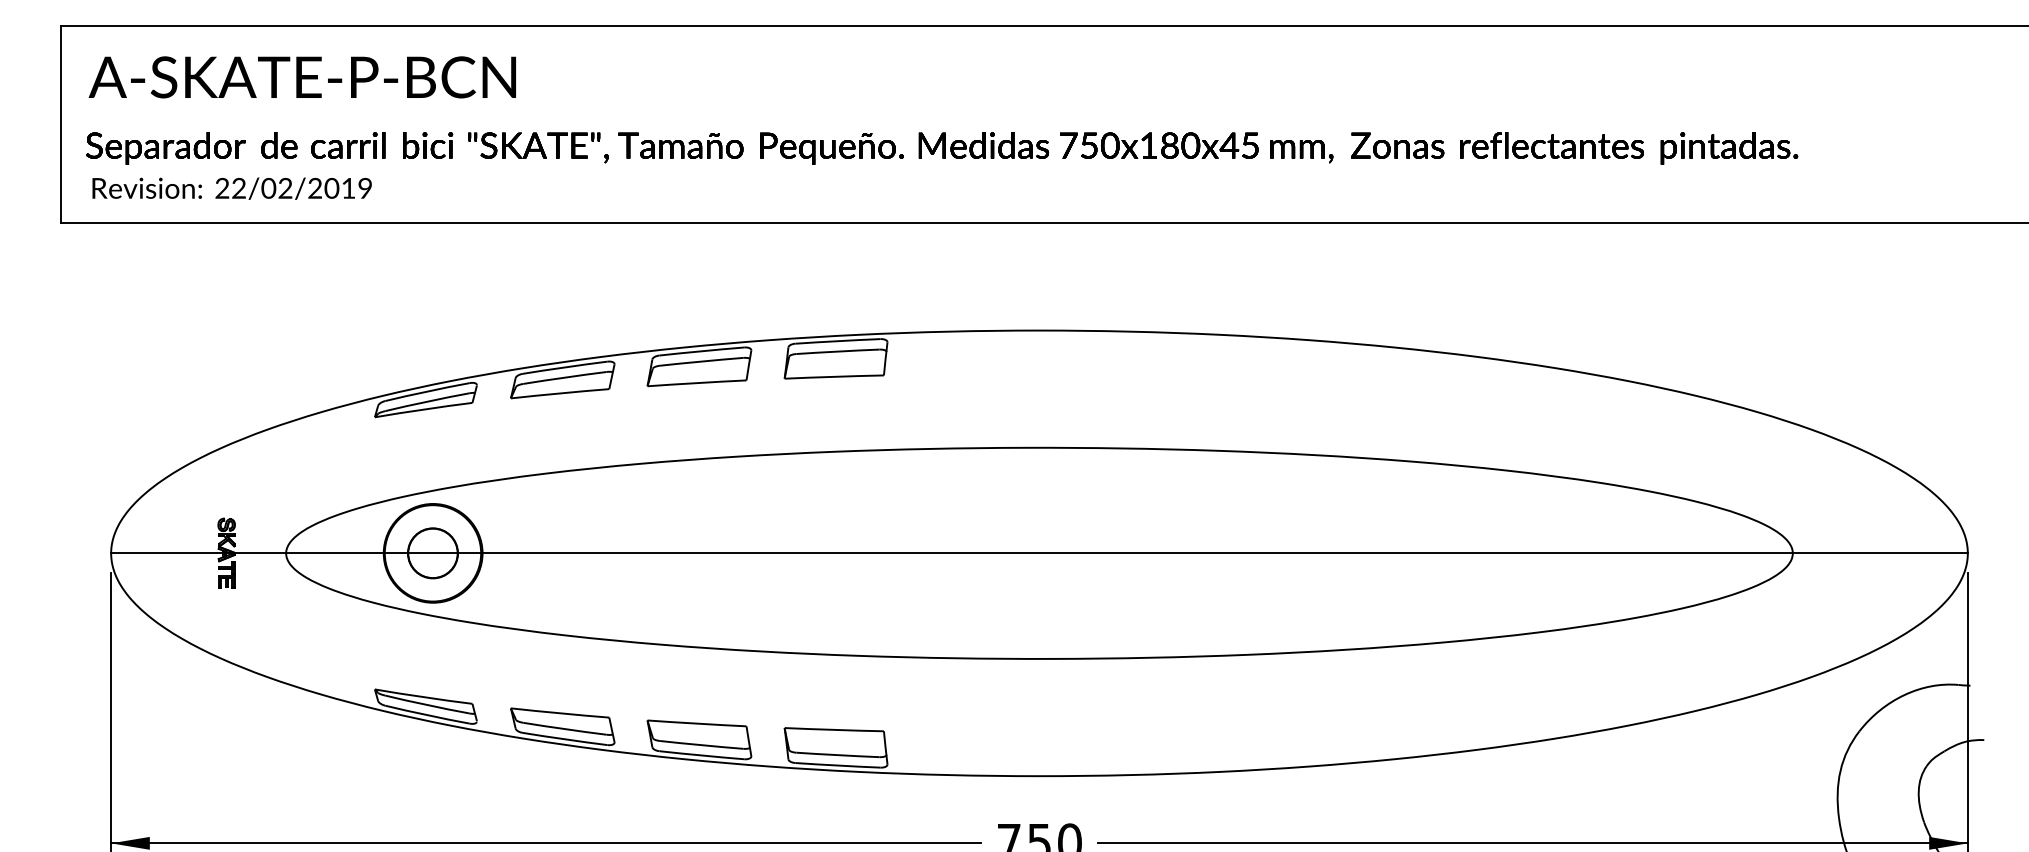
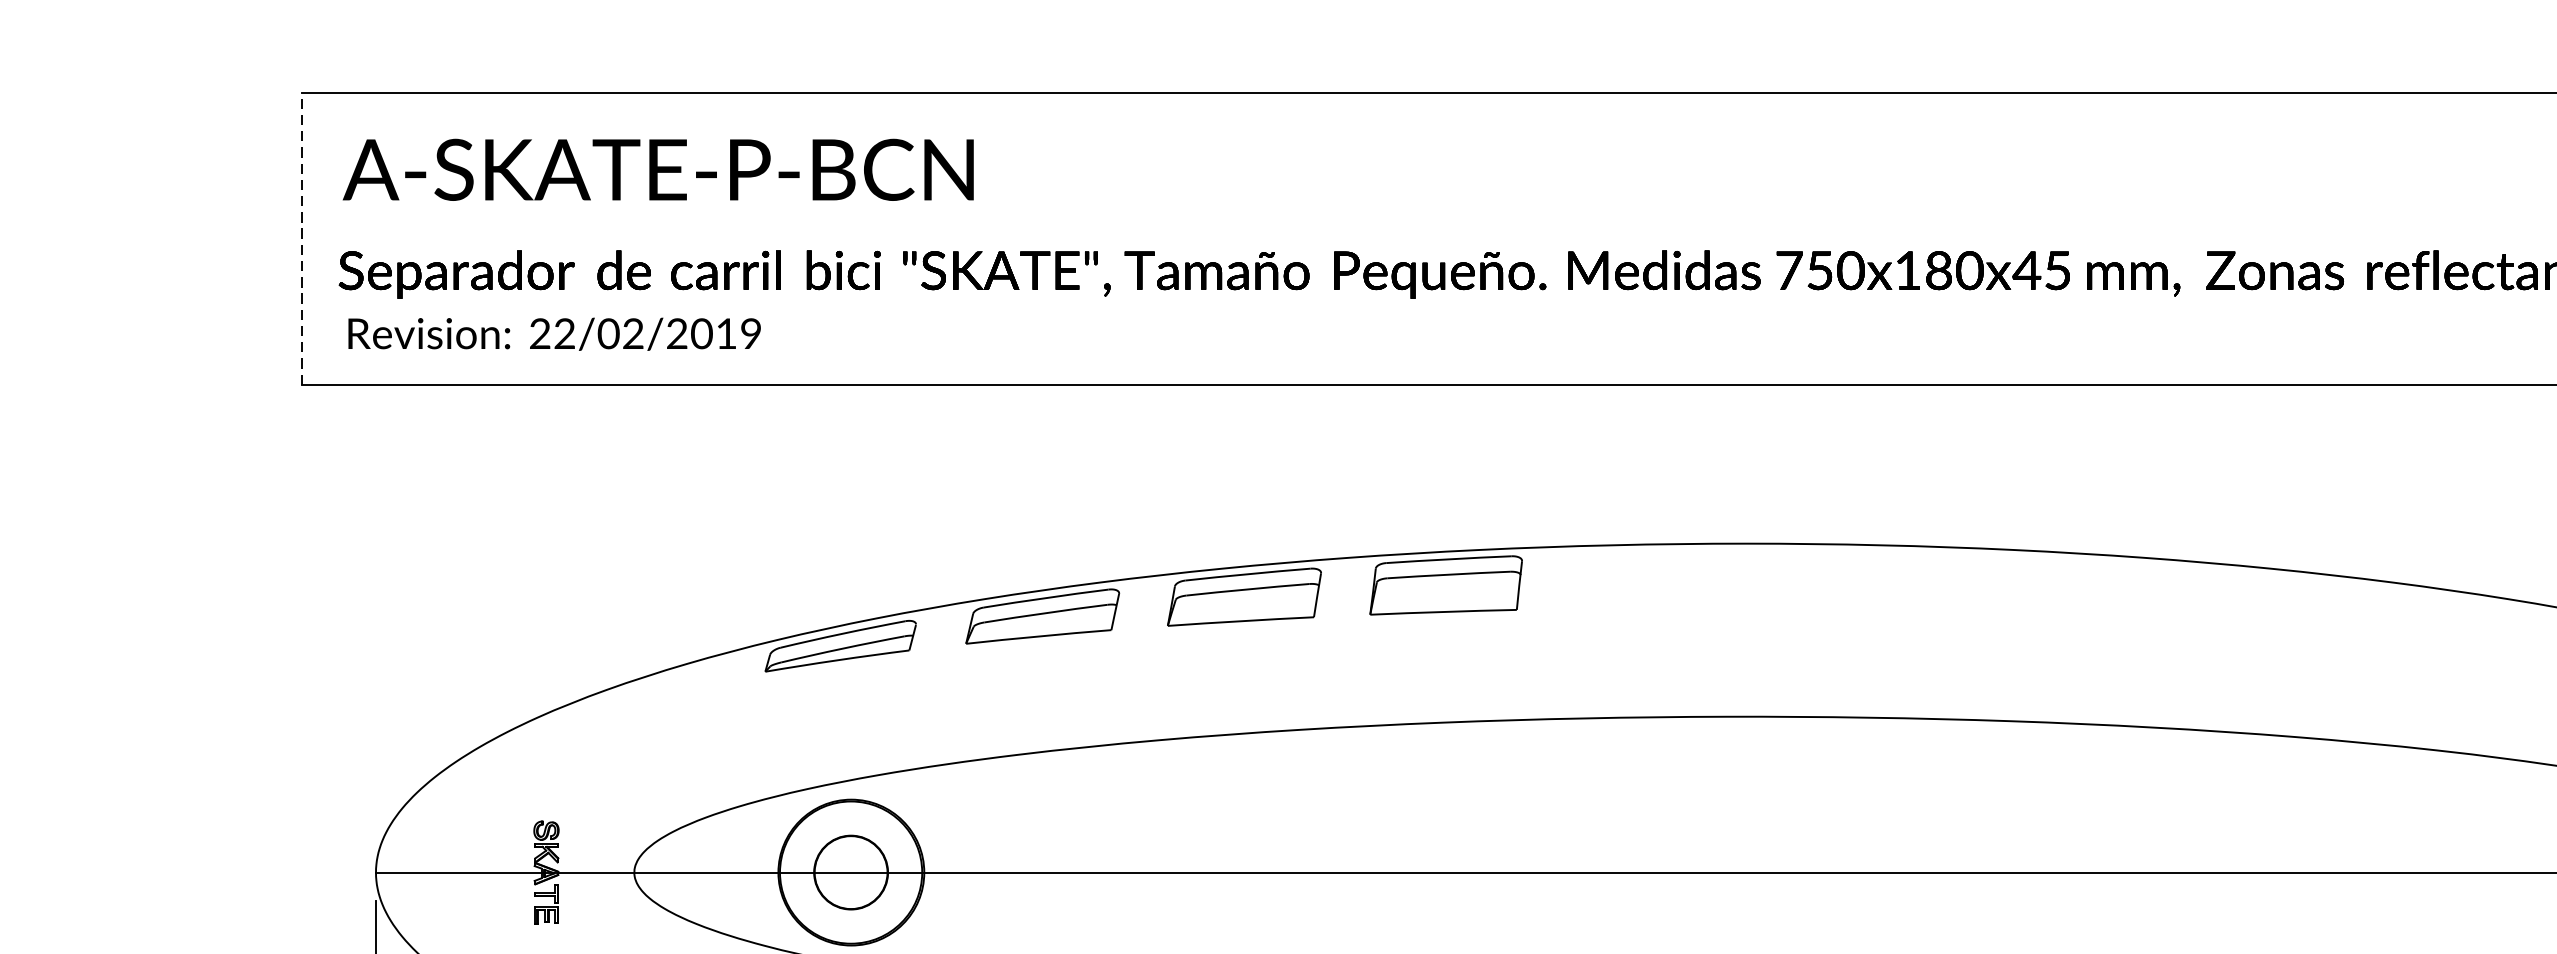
line: (60, 124) -> (301, 239), solid -> dashed

